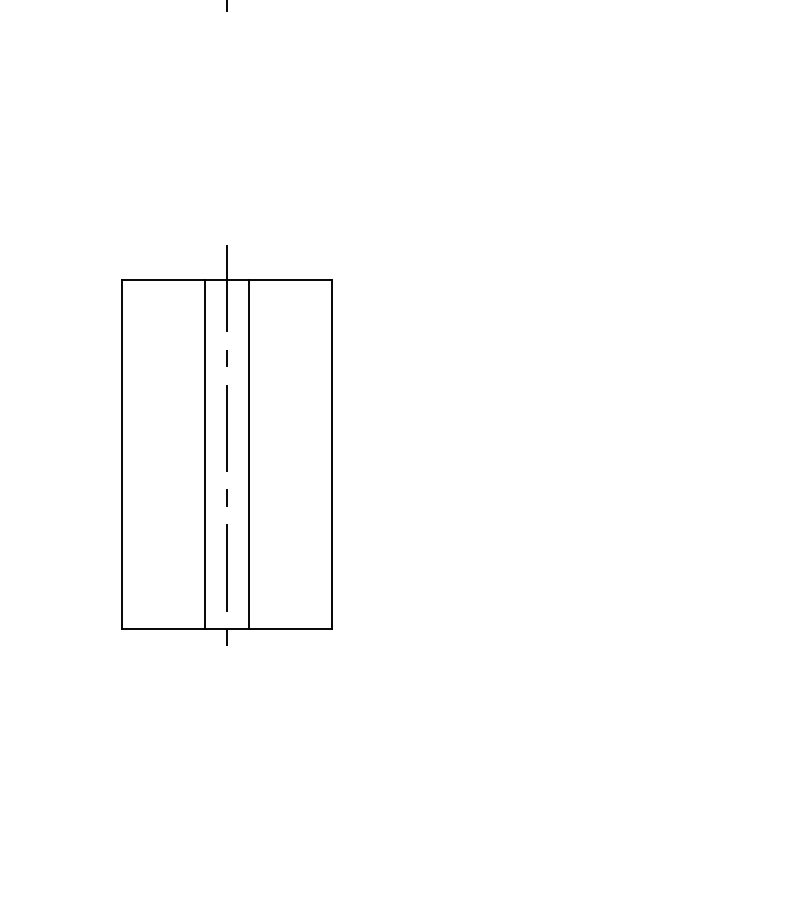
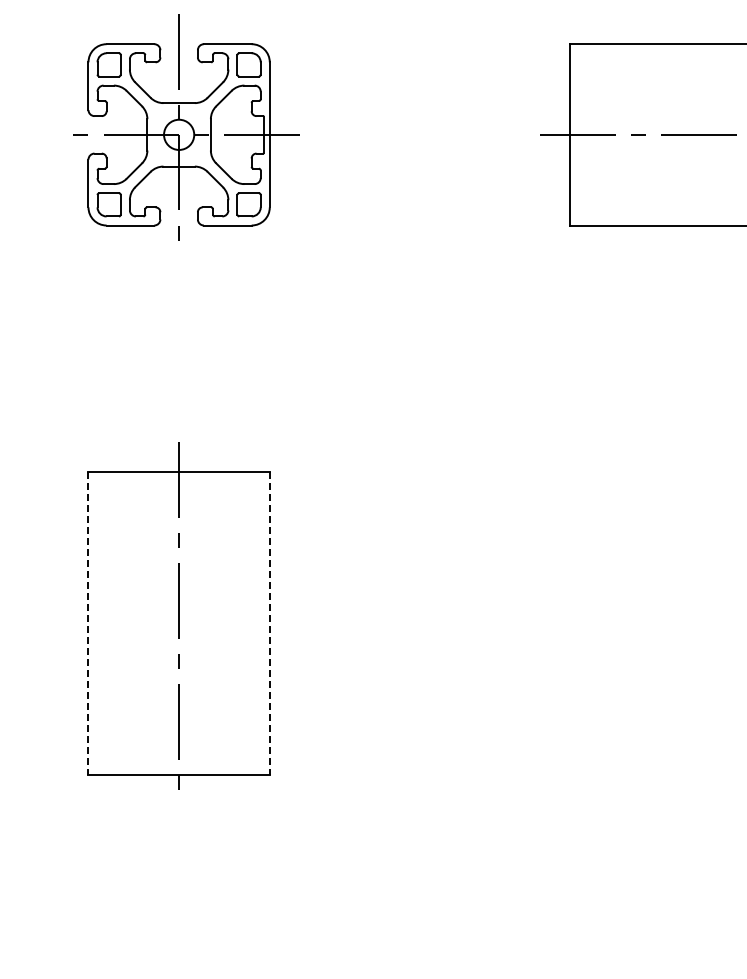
line: (205, 454) -> (160, 623), removed
line: (248, 454) -> (197, 623), removed
line: (122, 455) -> (88, 624), solid -> dashed
line: (331, 455) -> (269, 624), solid -> dashed

